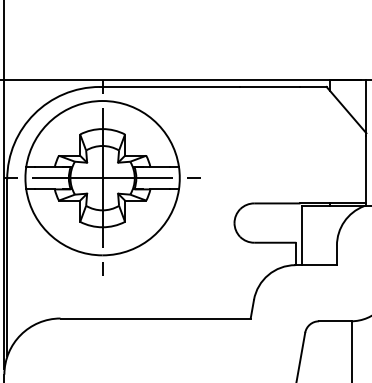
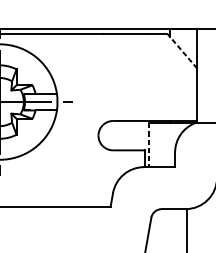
line: (346, 110) -> (182, 51), solid -> dashed
line: (301, 236) -> (148, 145), solid -> dashed

